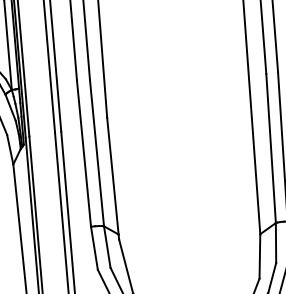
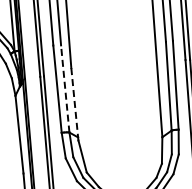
line: (97, 152) -> (65, 88), solid -> dashed
line: (112, 175) -> (74, 102), solid -> dashed

